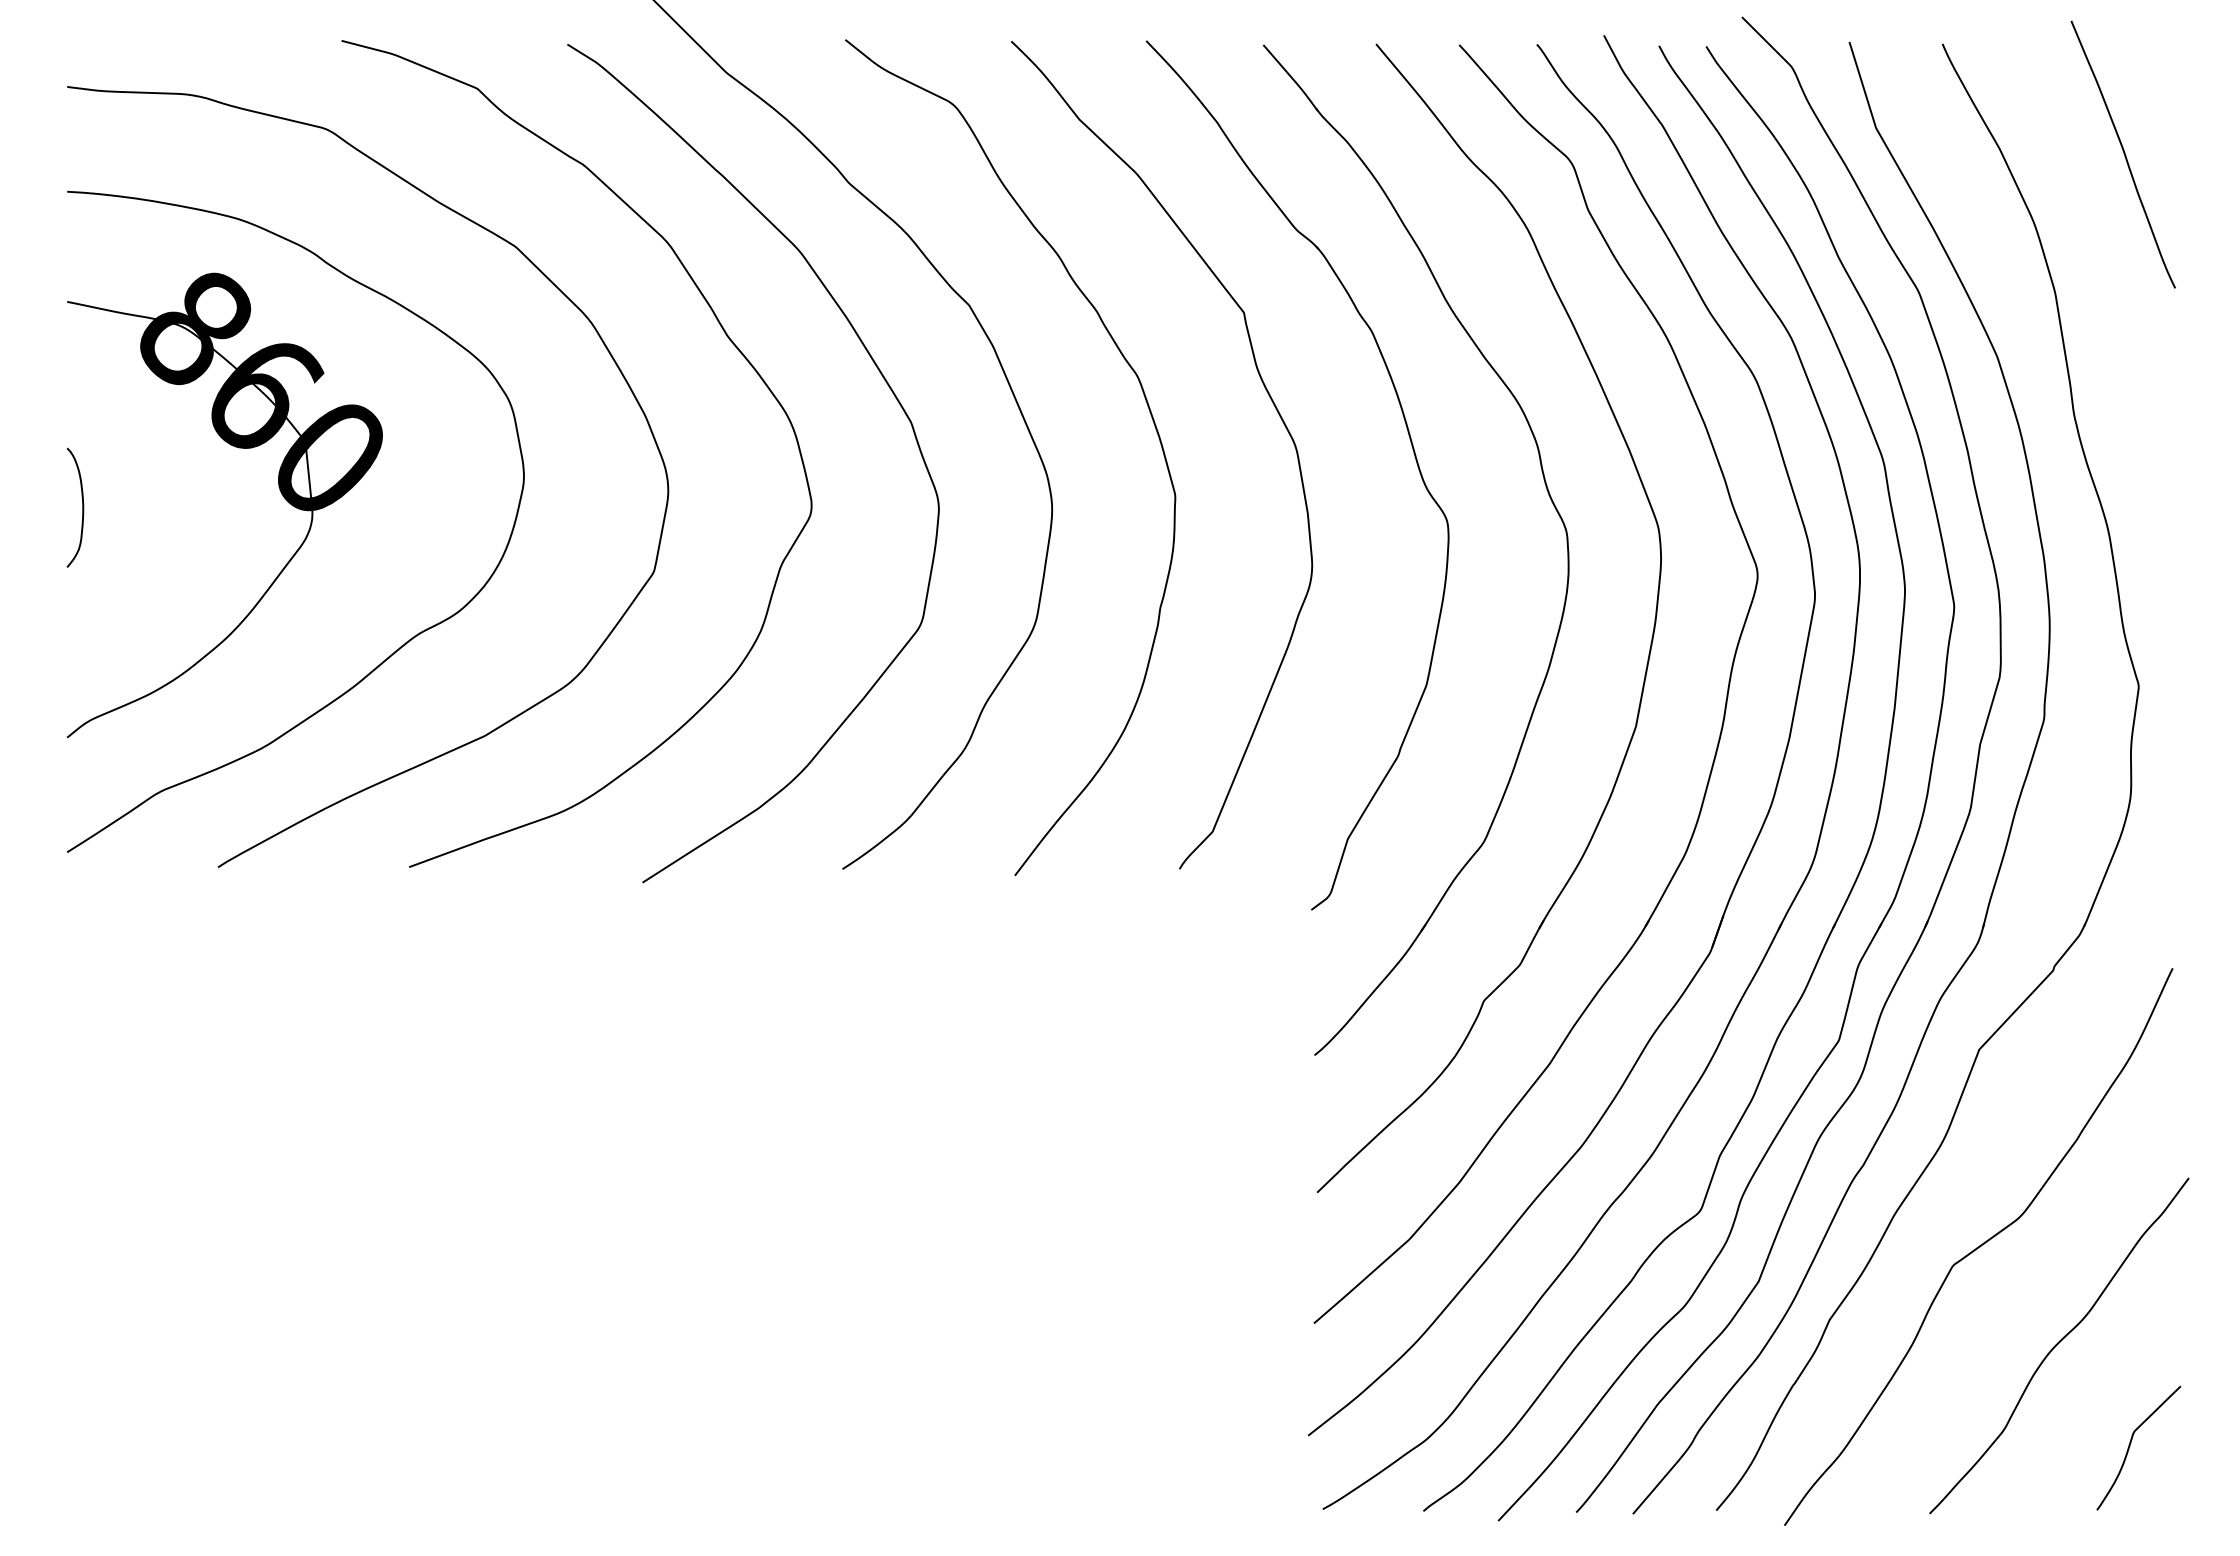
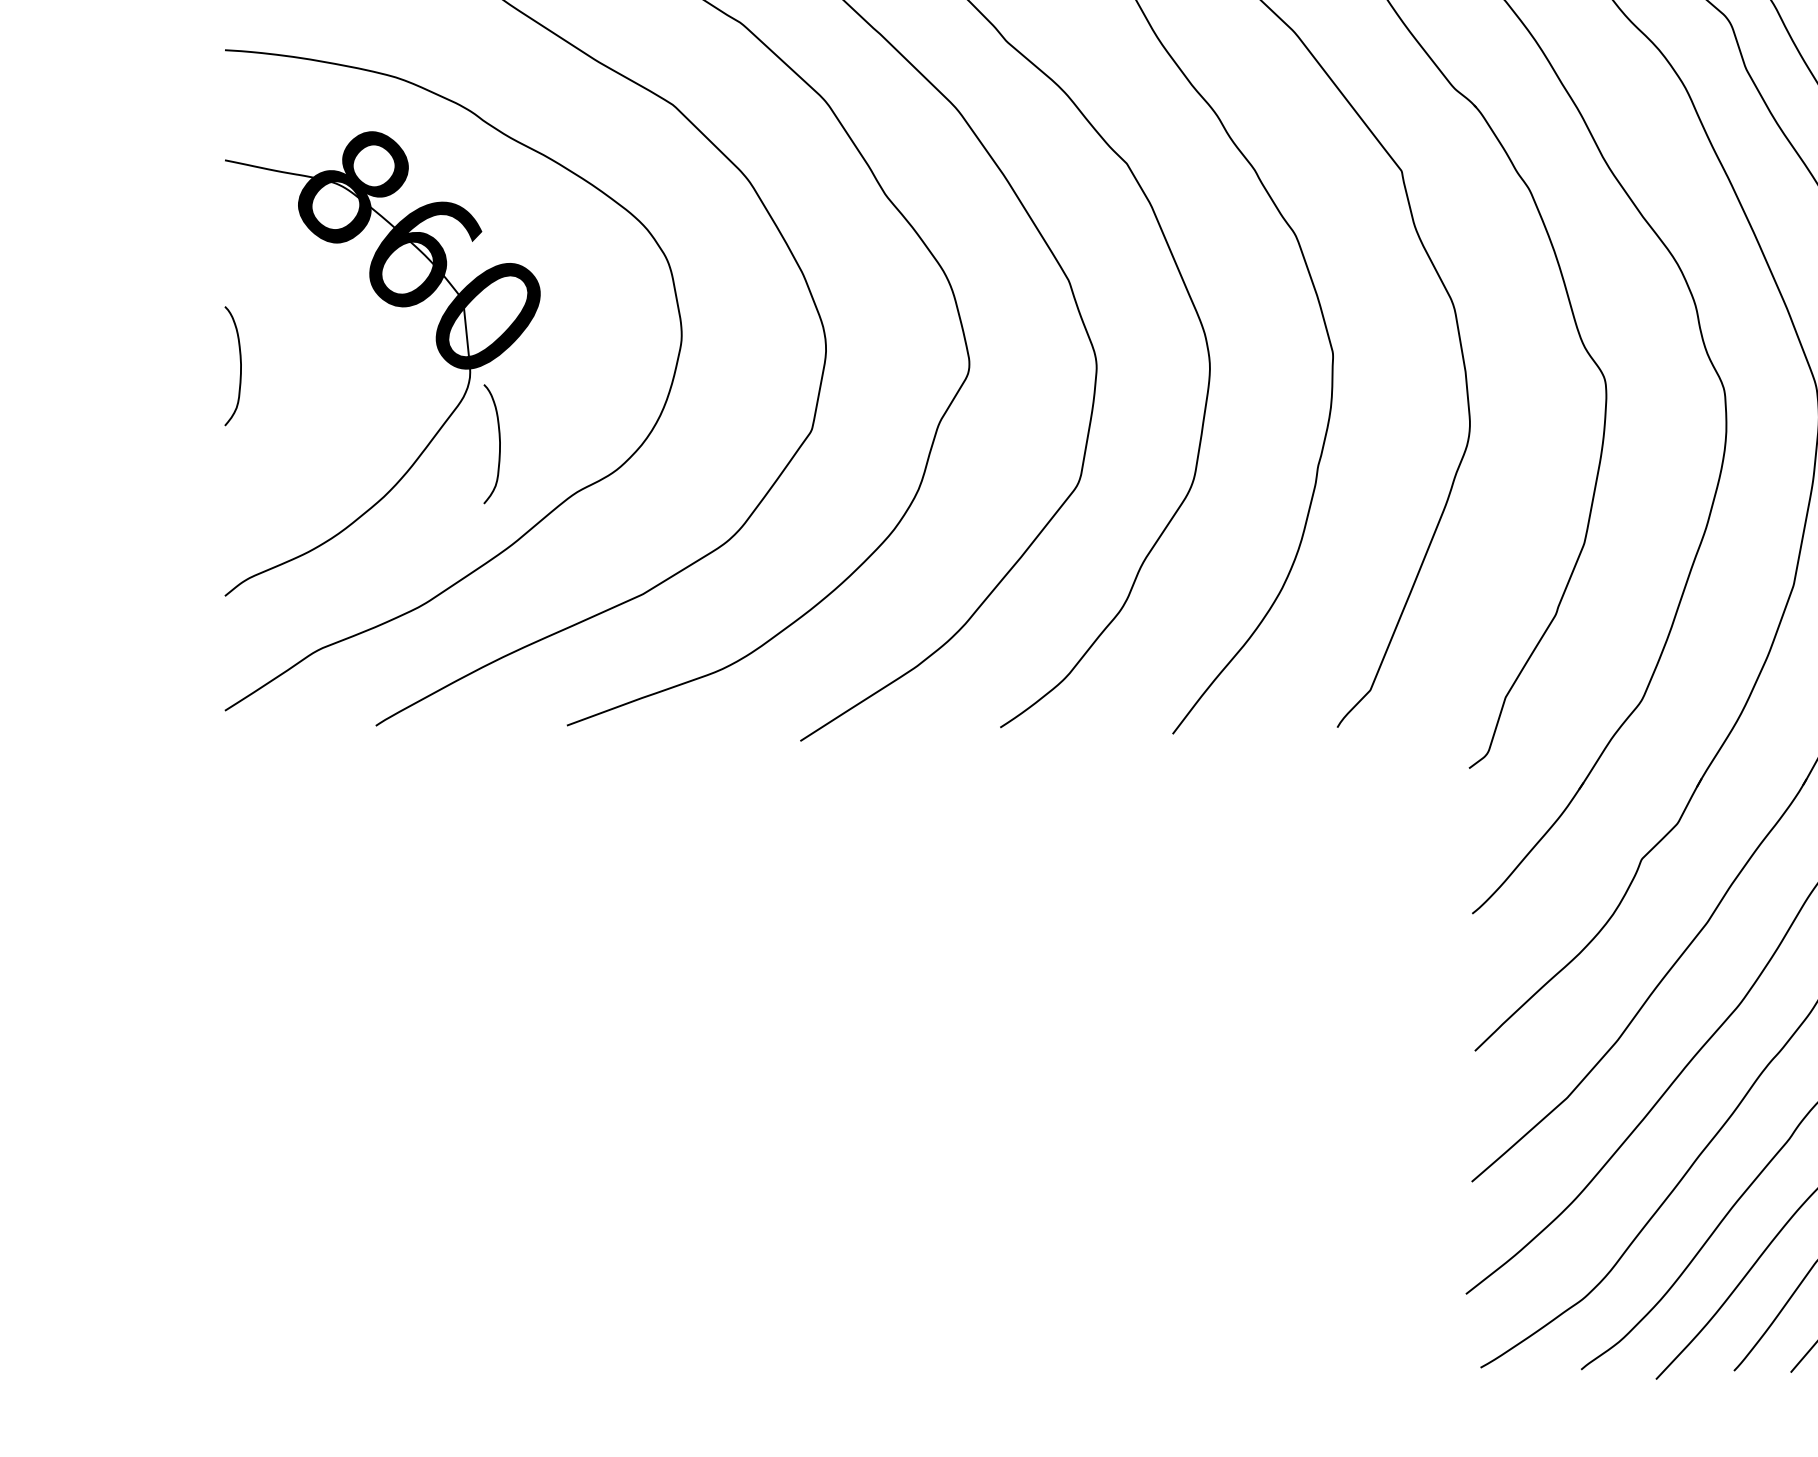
curve: (341, 585) -> (499, 443), added

